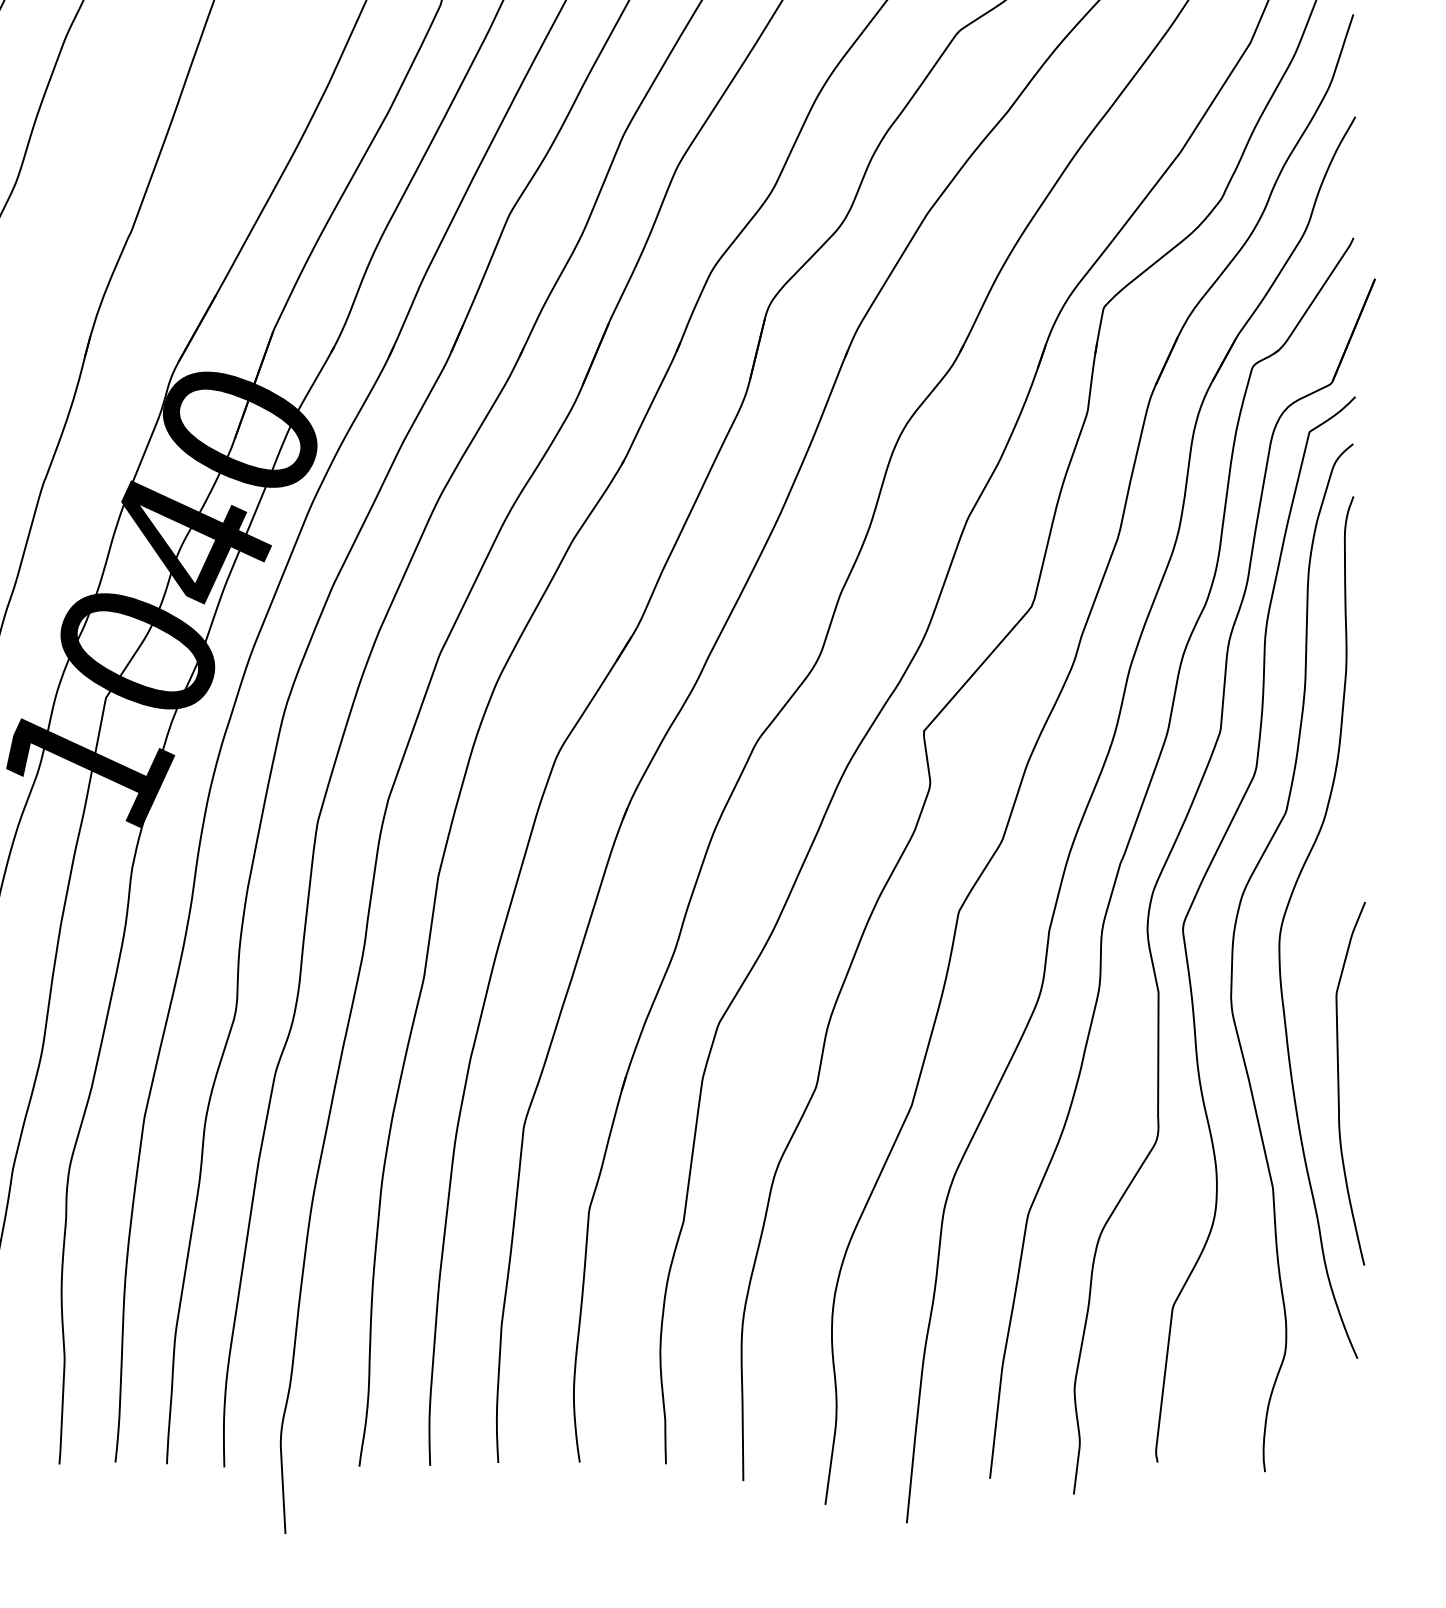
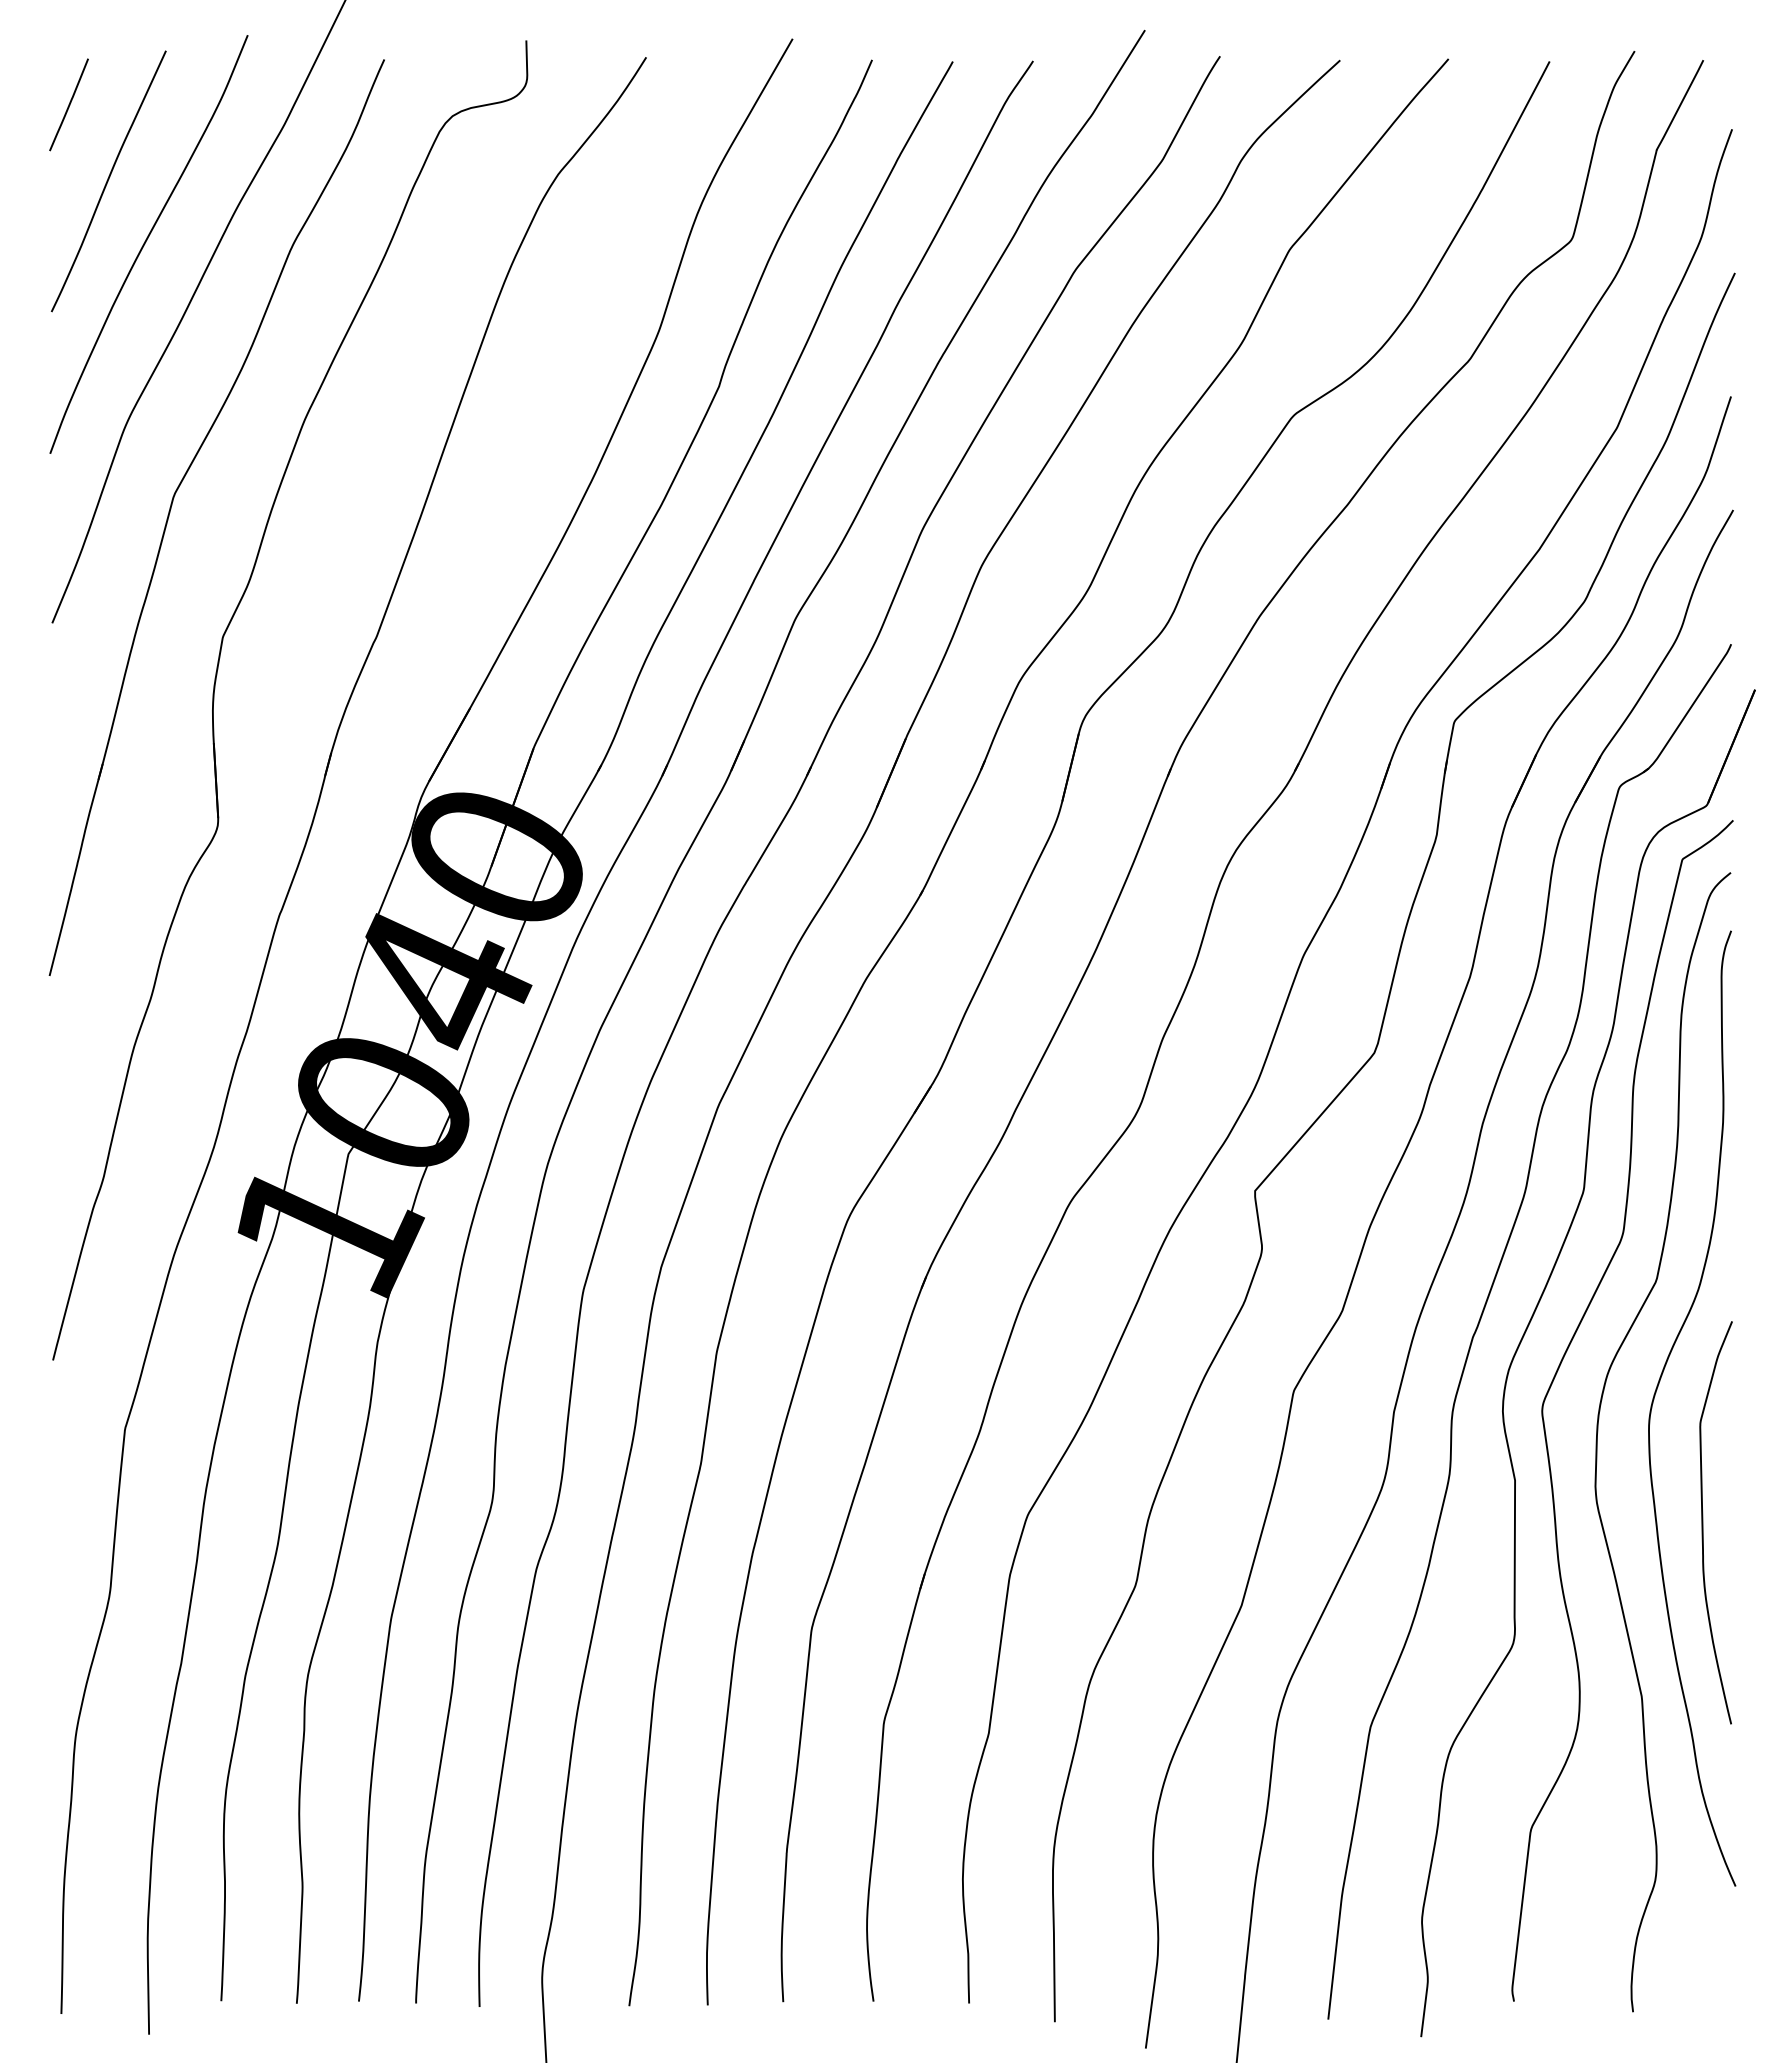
curve: (1339, 1083) -> (1703, 1522), moved

